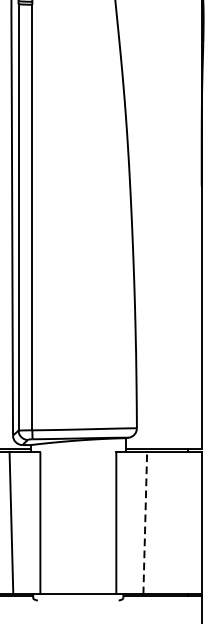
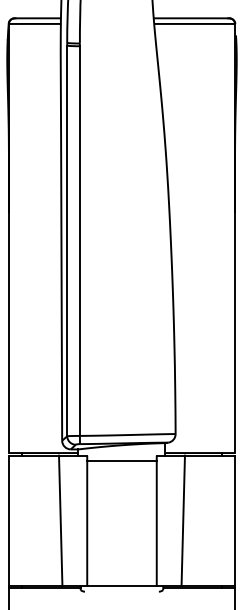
line: (77, 458) -> (121, 461), added
line: (145, 522) -> (183, 520), dashed -> solid

